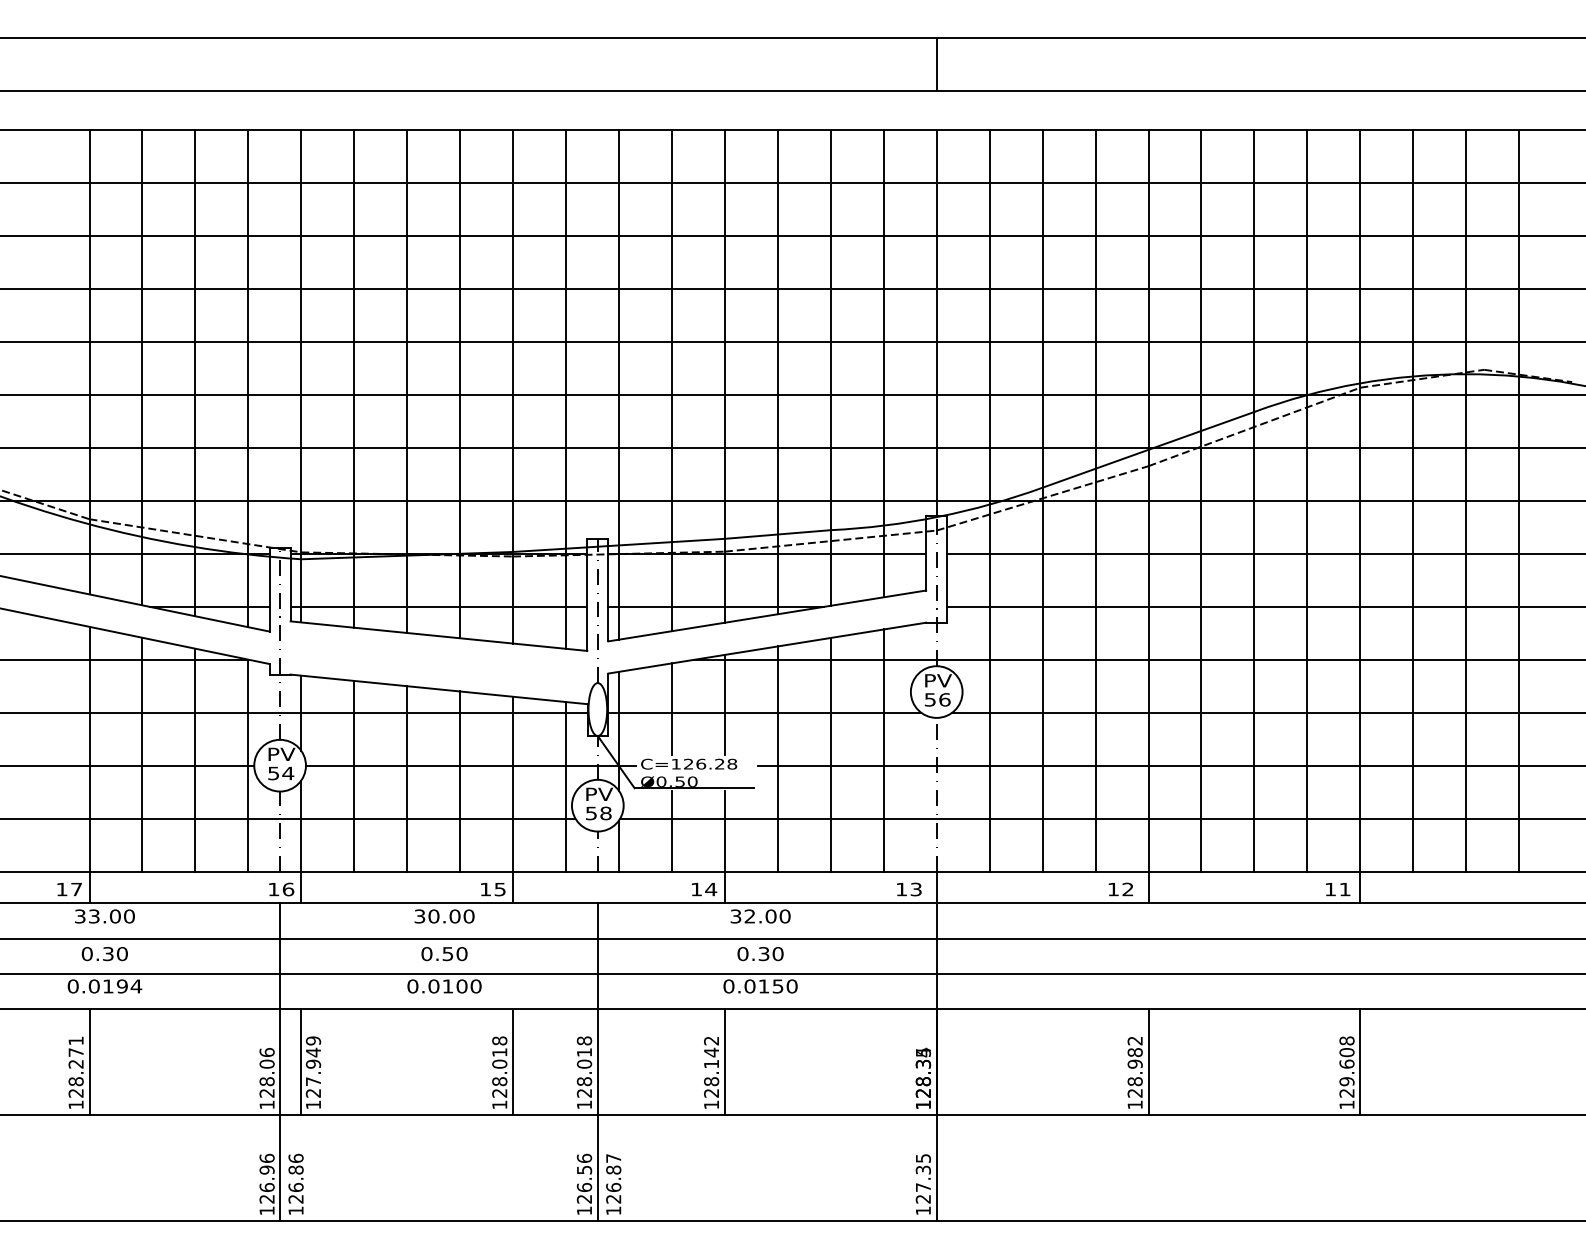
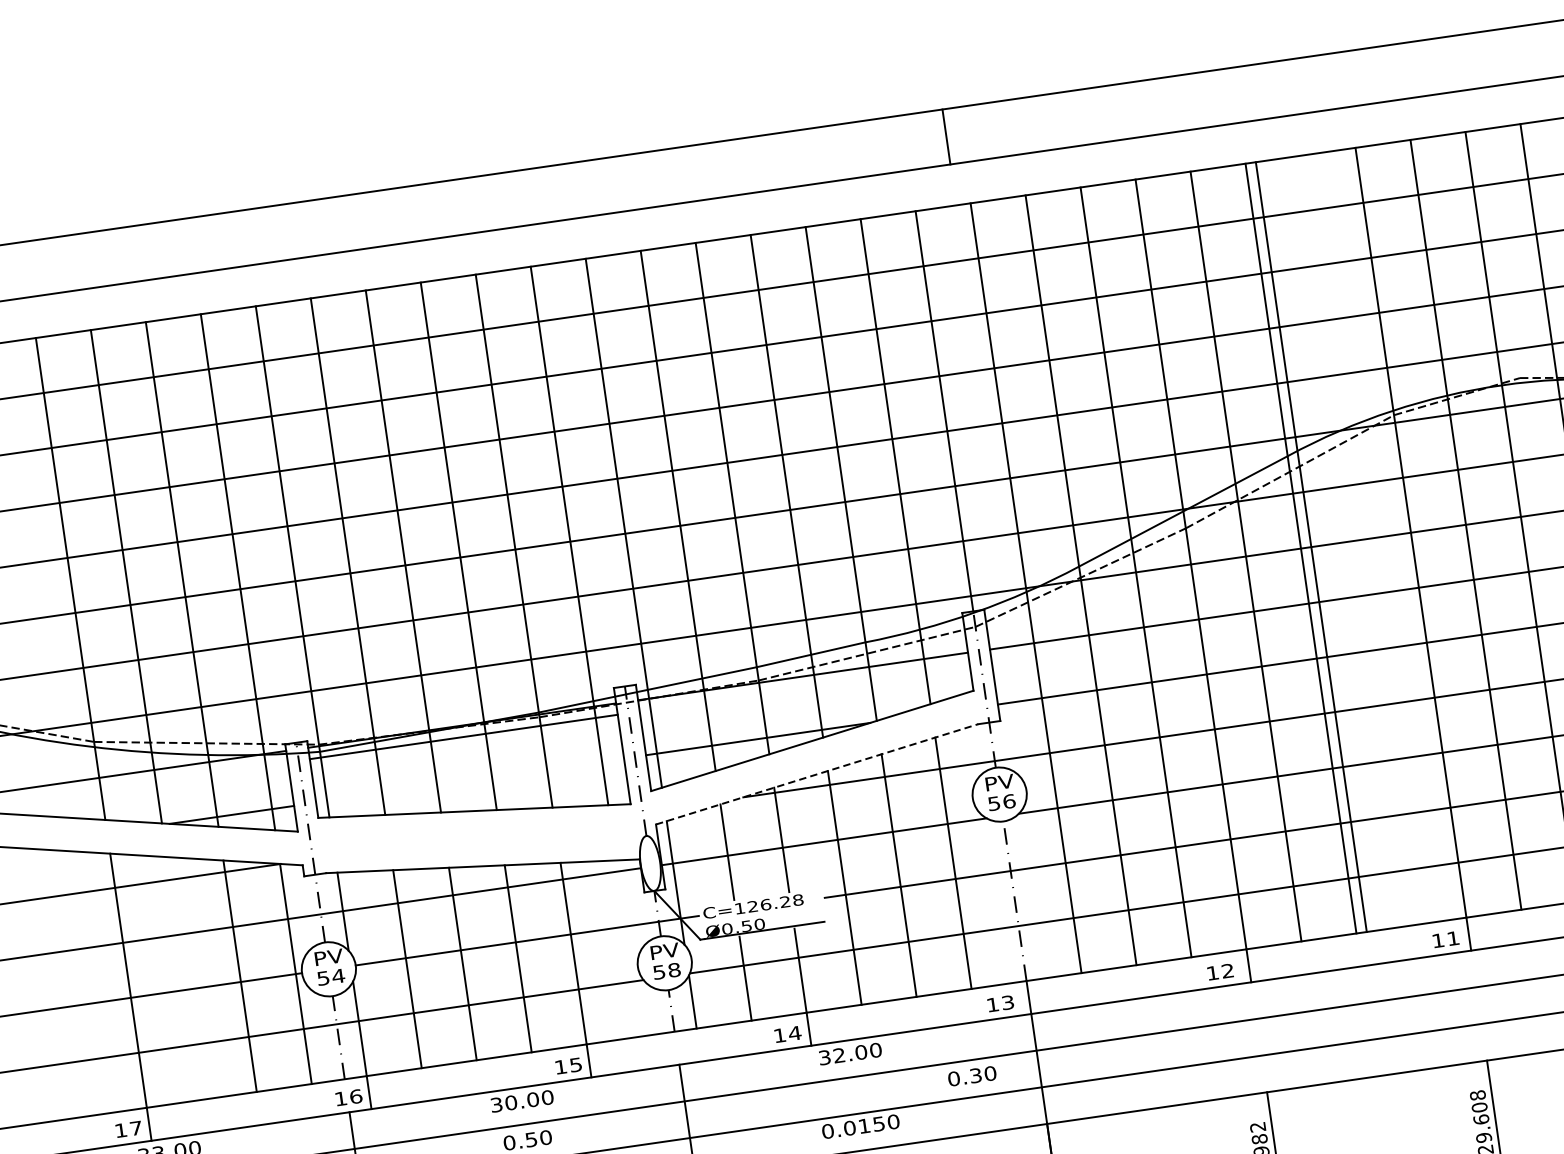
line: (936, 63) -> (945, 136), moved
line: (1307, 500) -> (1311, 546), moved
line: (438, 606) -> (463, 736), moved
line: (767, 648) -> (817, 774), solid -> dashed
line: (142, 754) -> (184, 978), removed
line: (566, 786) -> (629, 948), removed
text: (760, 954) -> (972, 1076), moved

